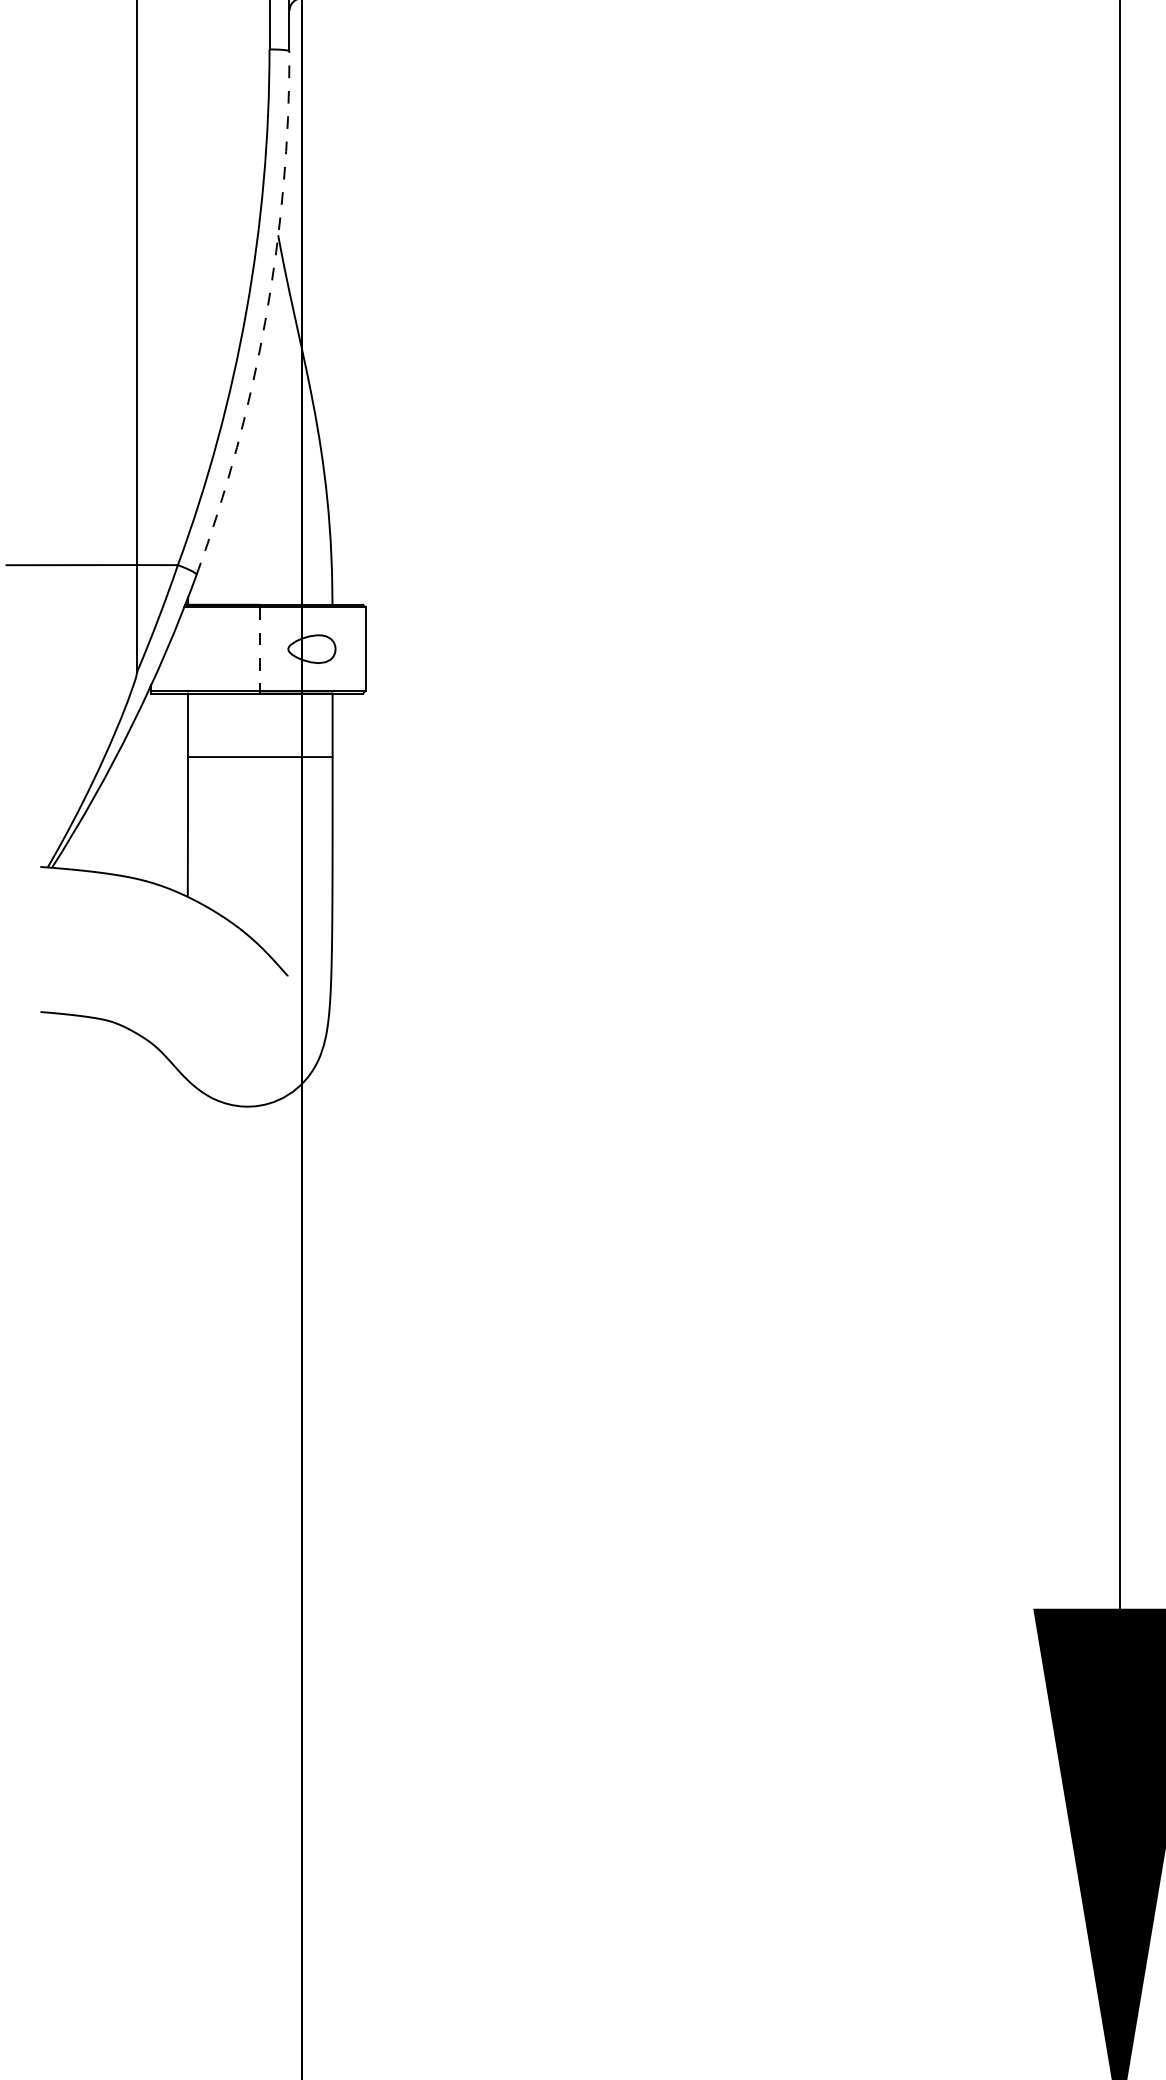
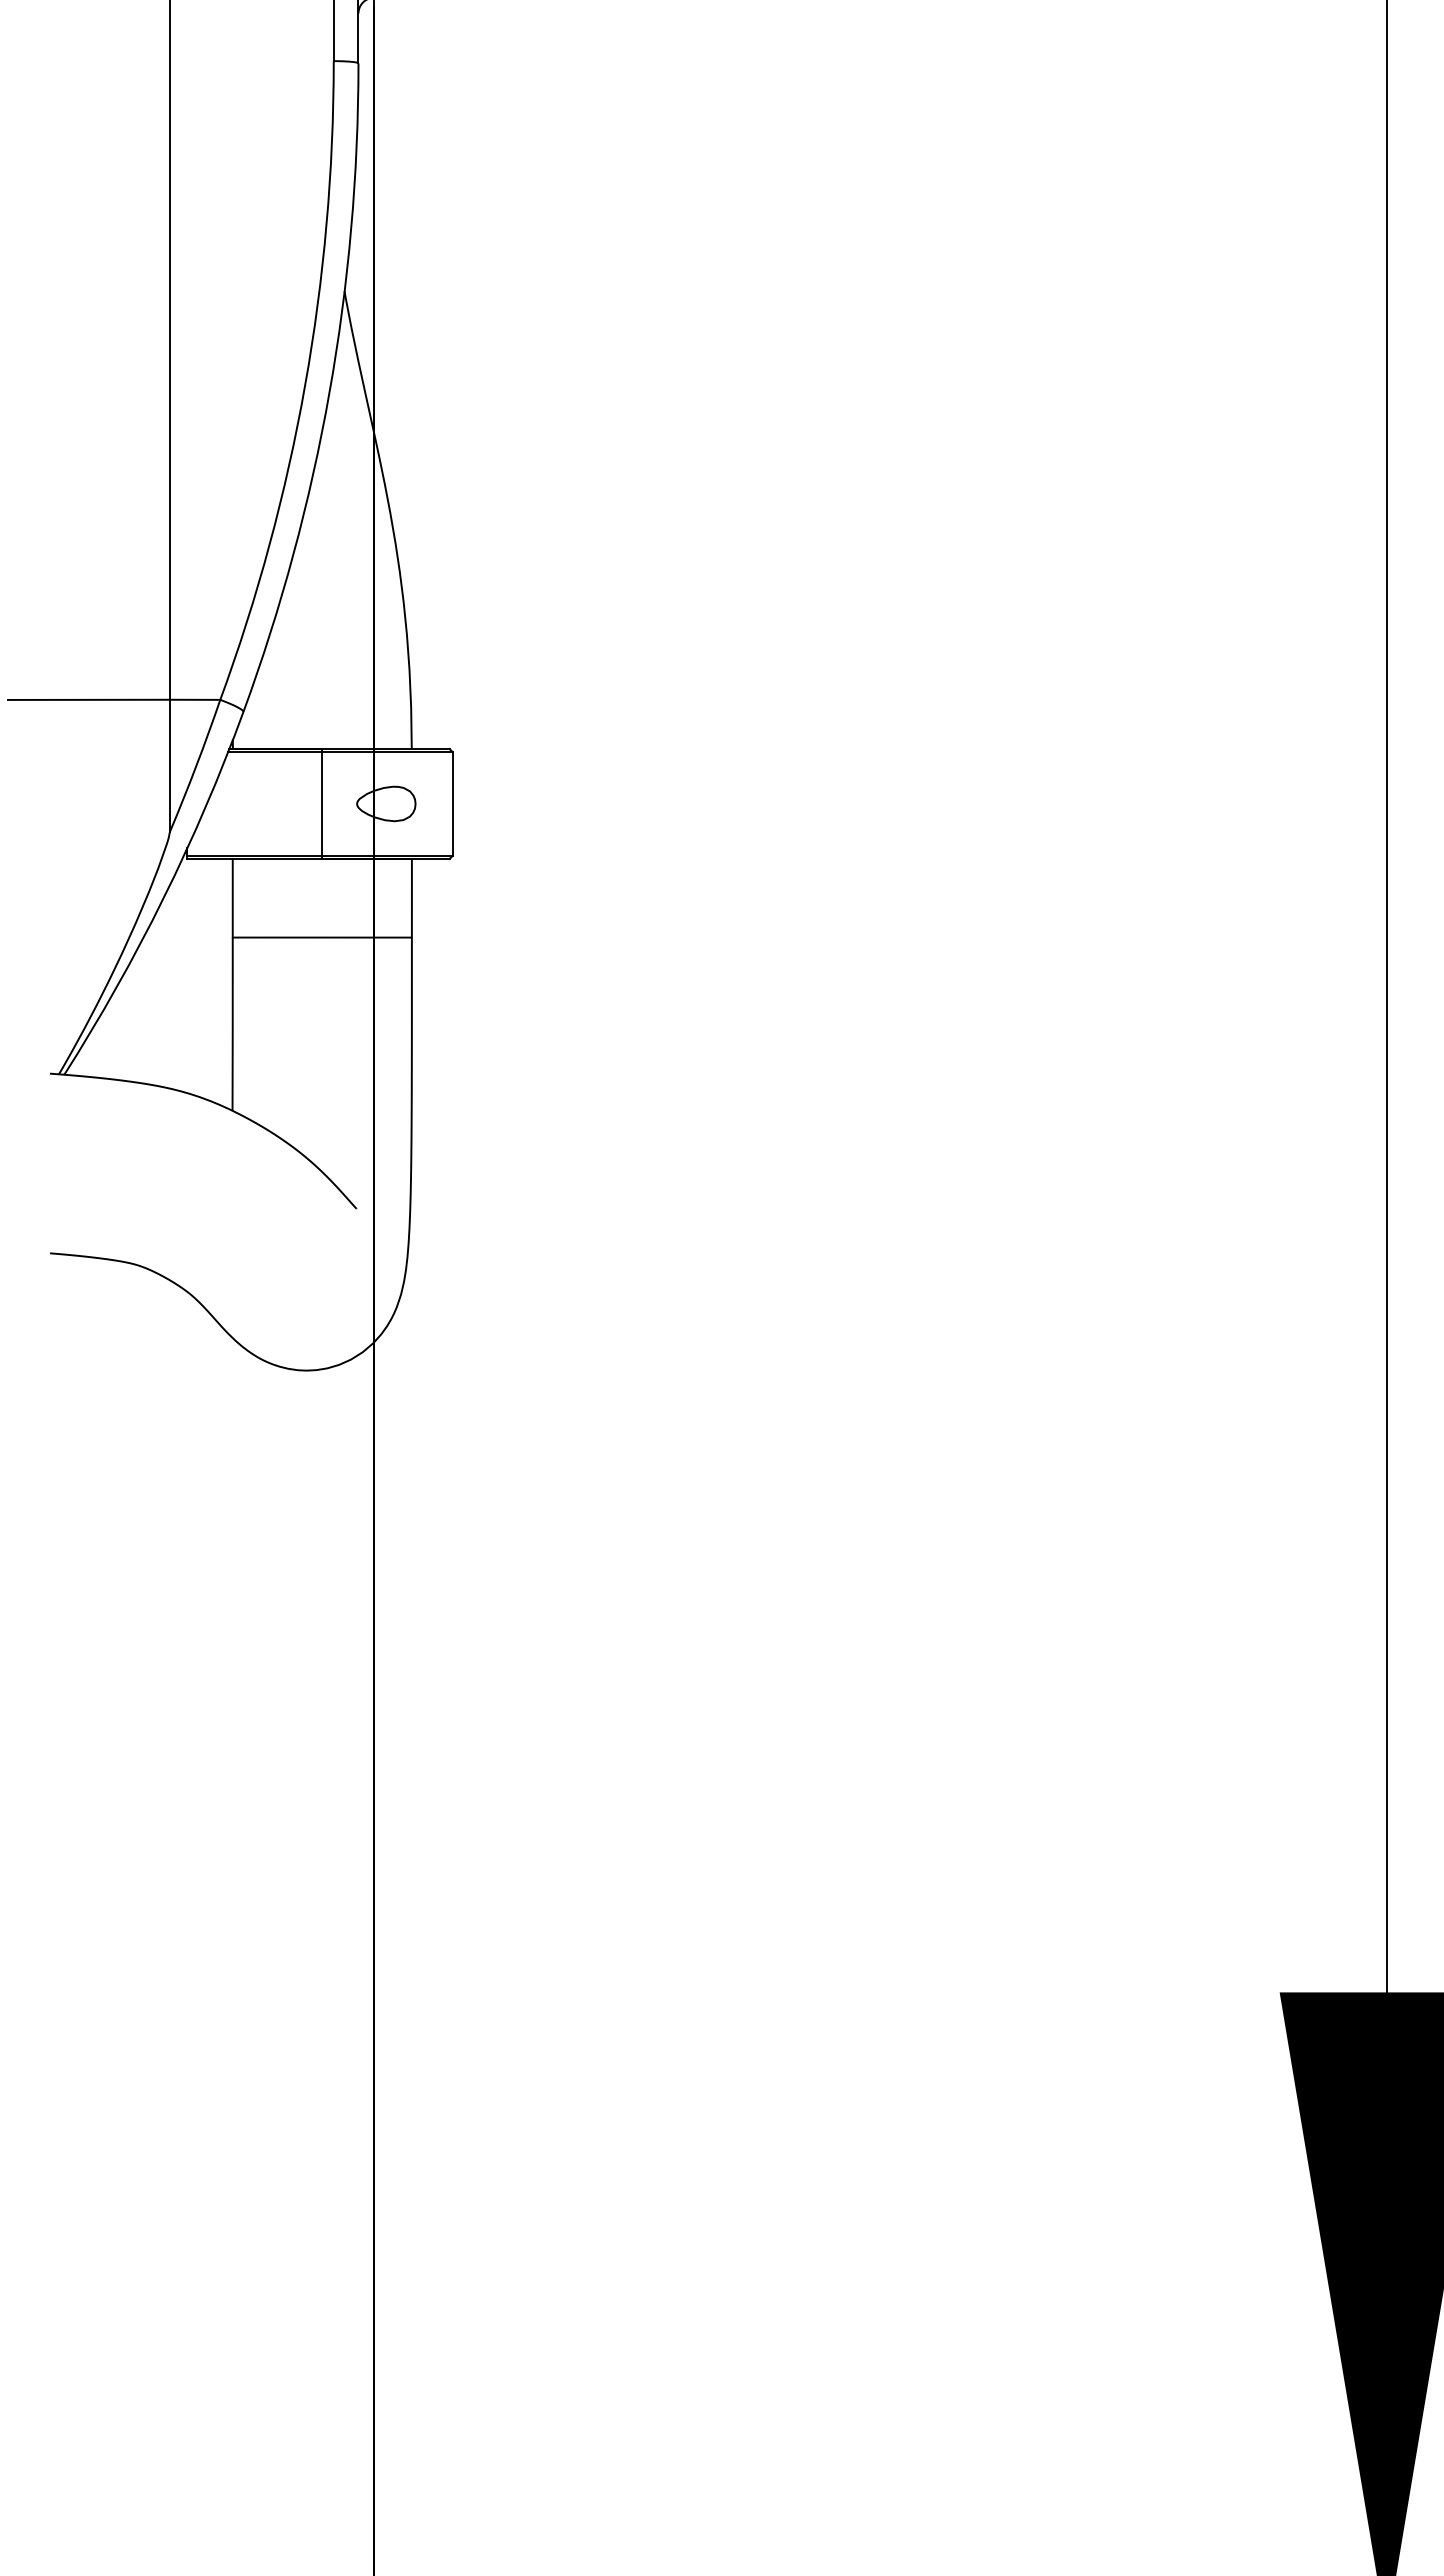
arc: (266, 316) -> (329, 392), dashed -> solid
line: (260, 648) -> (322, 803), dashed -> solid

